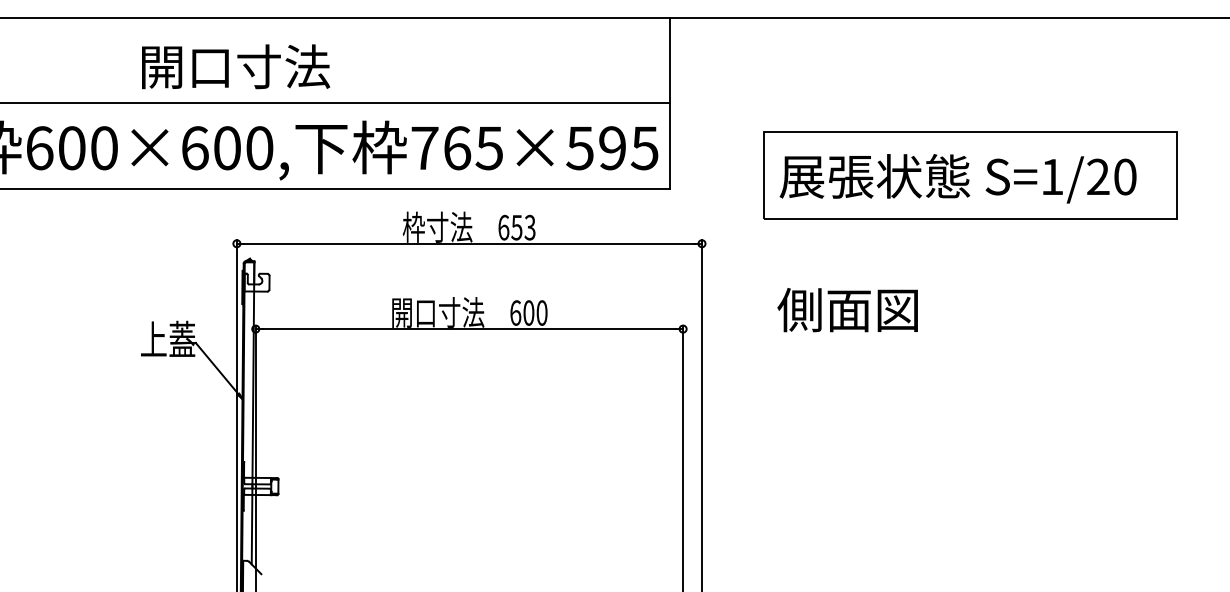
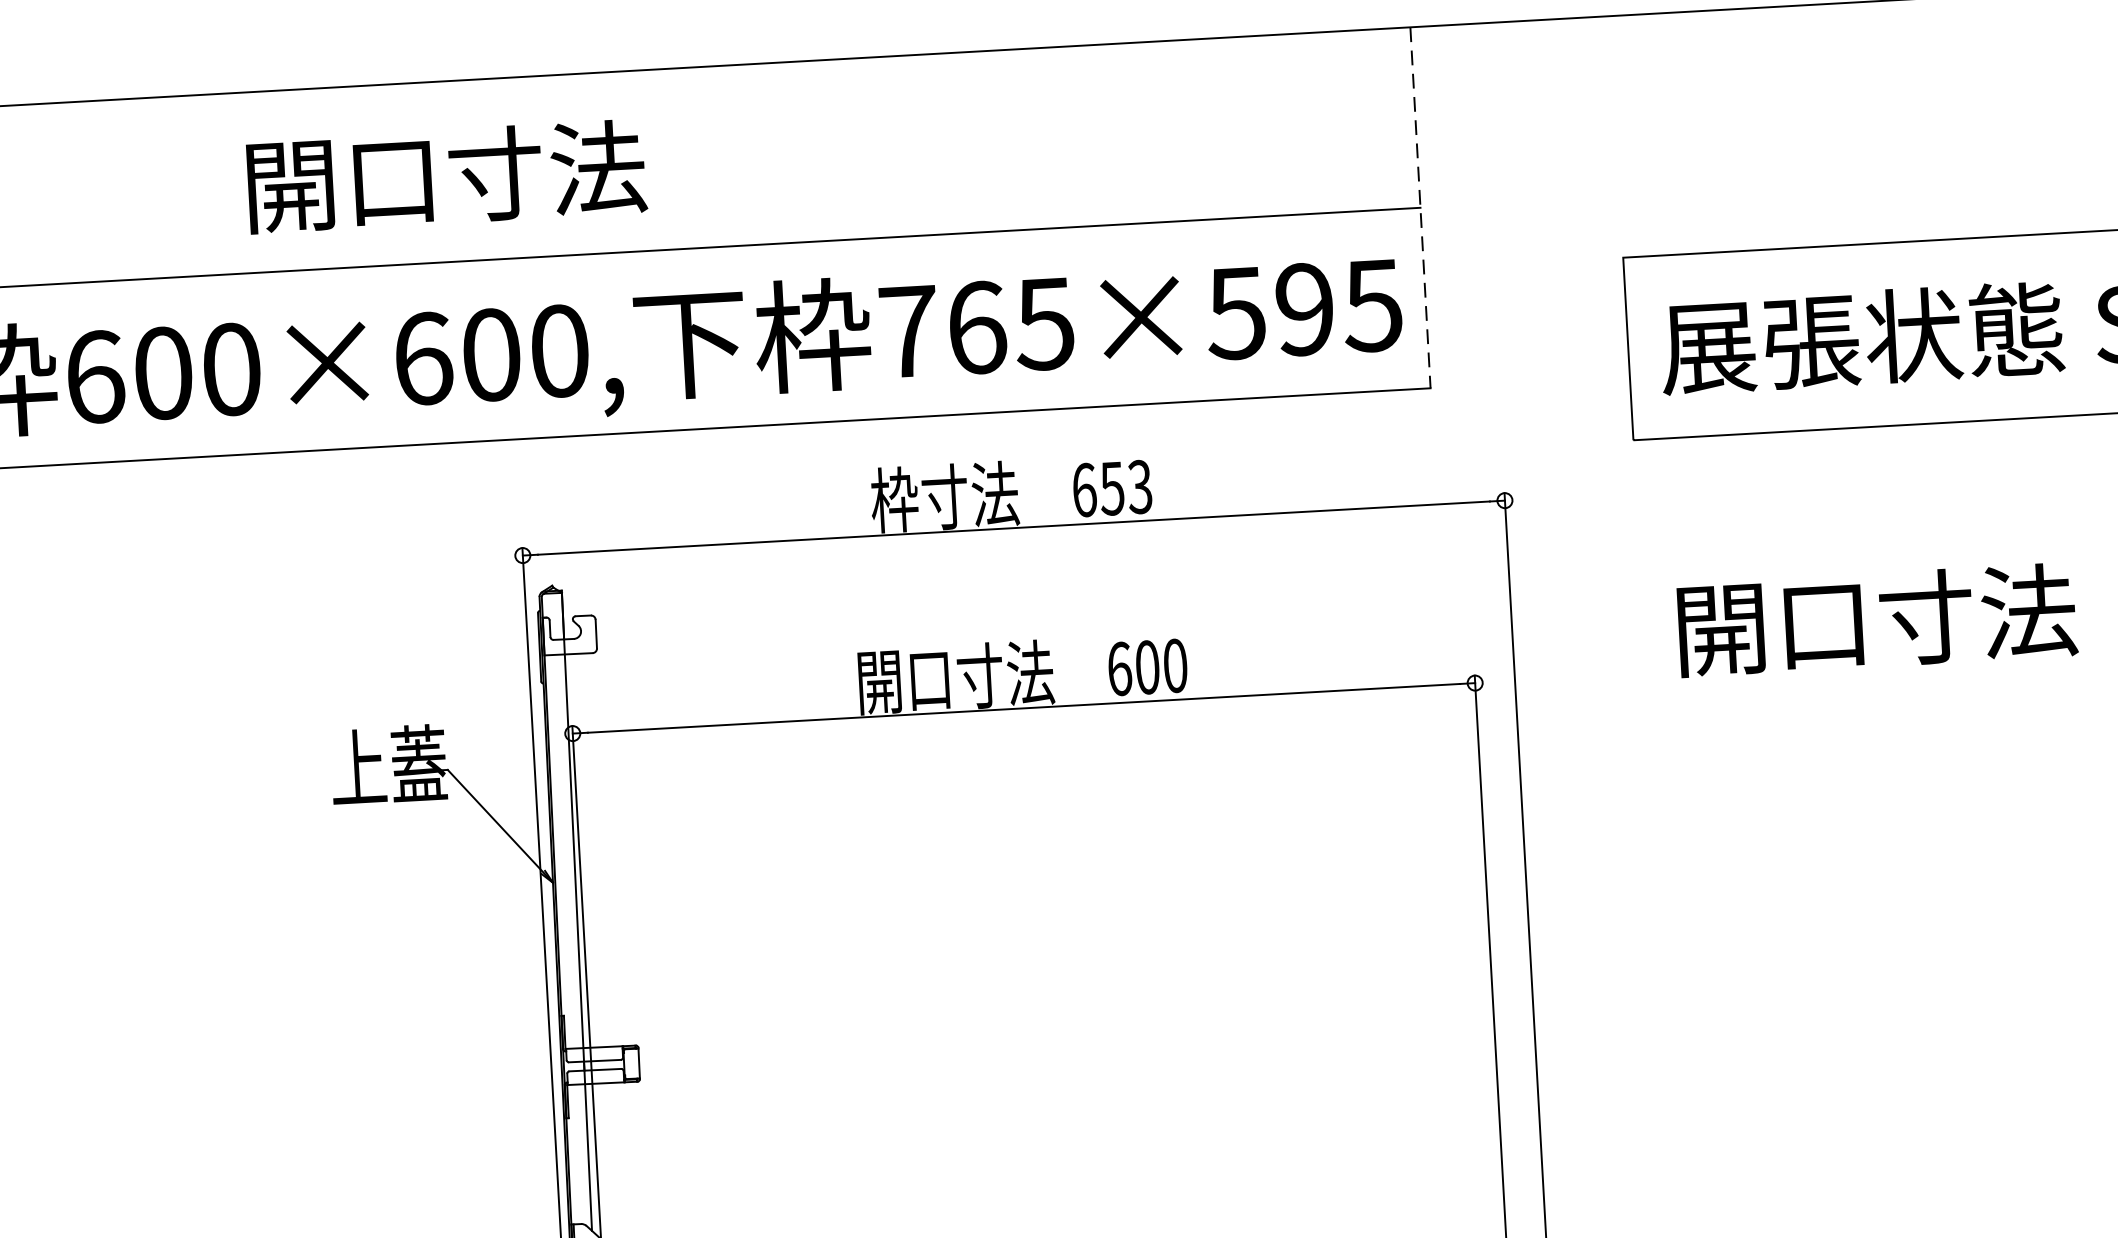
text: (236, 66) -> (447, 175), moved
line: (669, 103) -> (1419, 208), solid -> dashed
text: (872, 309) -> (1872, 619), 側面図 -> 開口寸法

